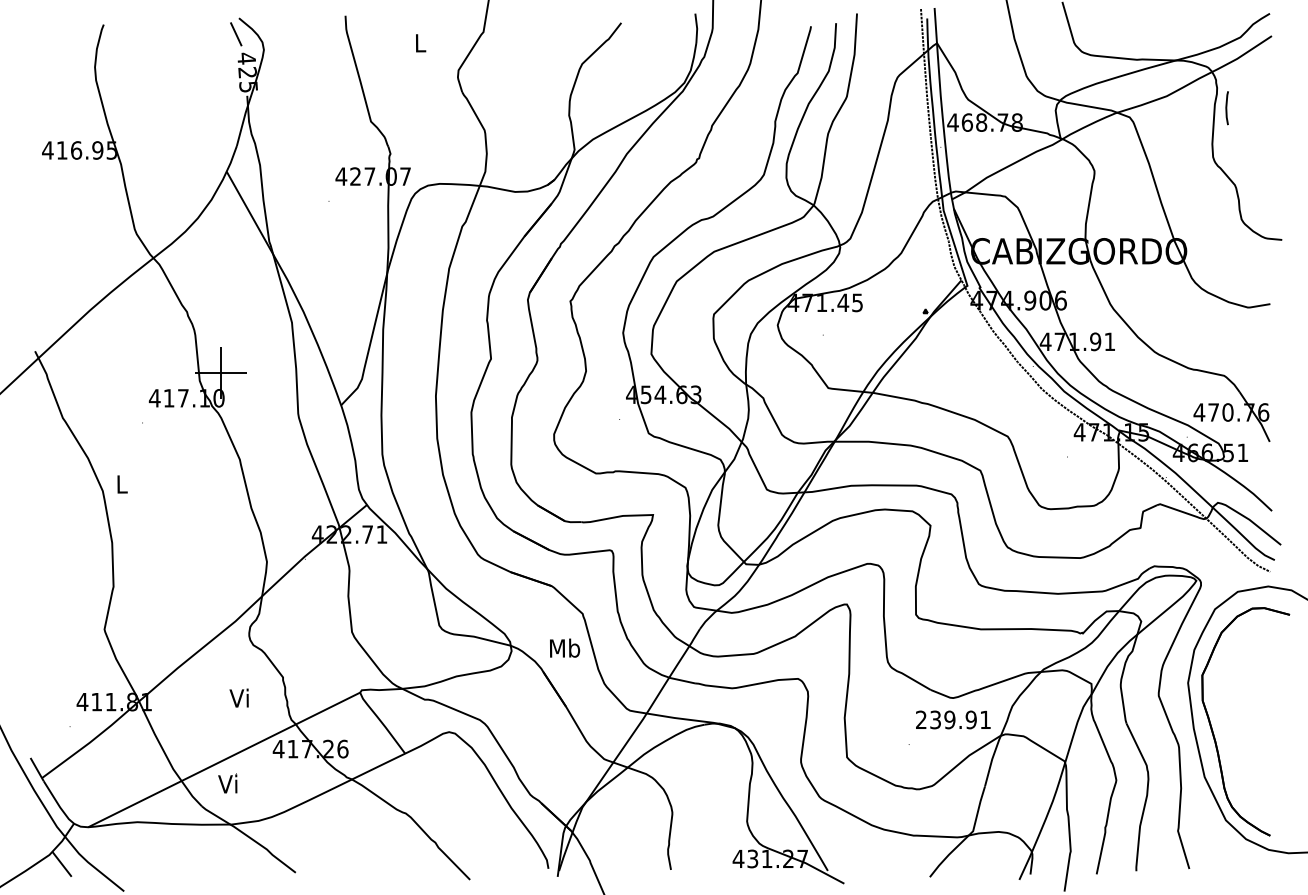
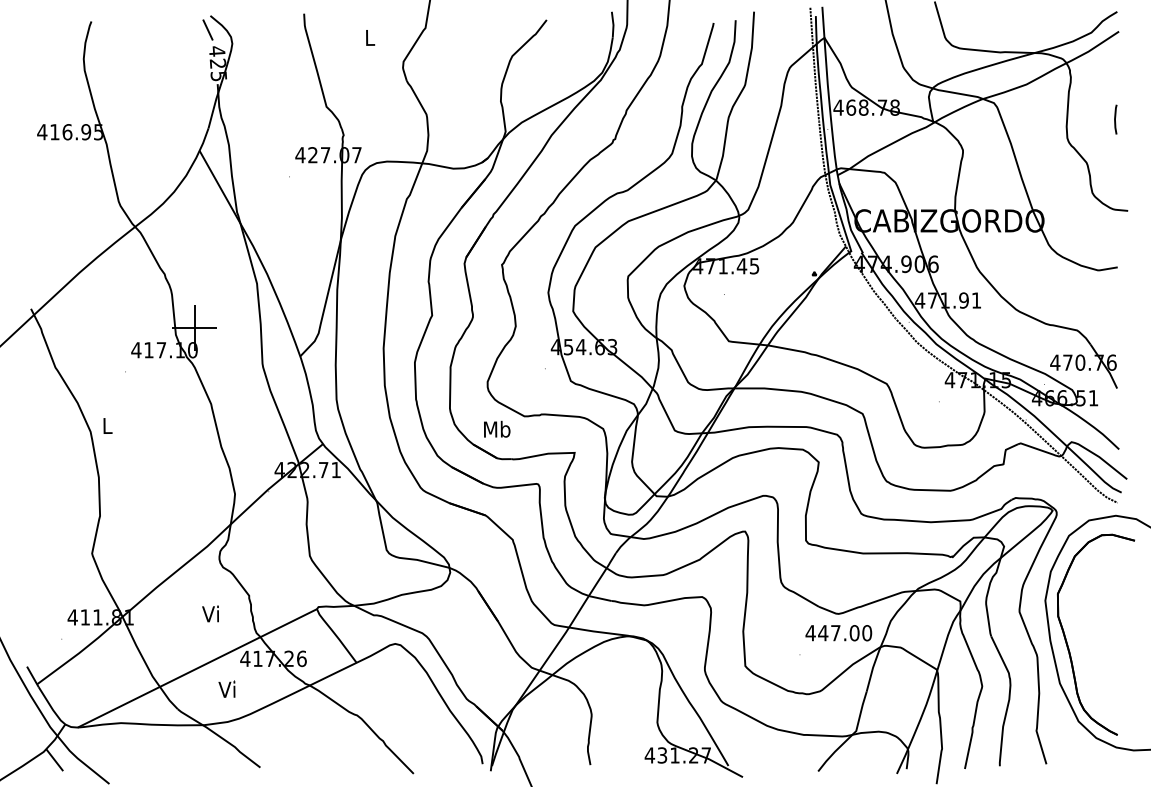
line: (1226, 108) -> (1115, 119), moved
text: (565, 647) -> (497, 428), moved
text: (953, 719) -> (838, 632), 239.91 -> 447.00
text: (227, 783) -> (226, 689), moved

